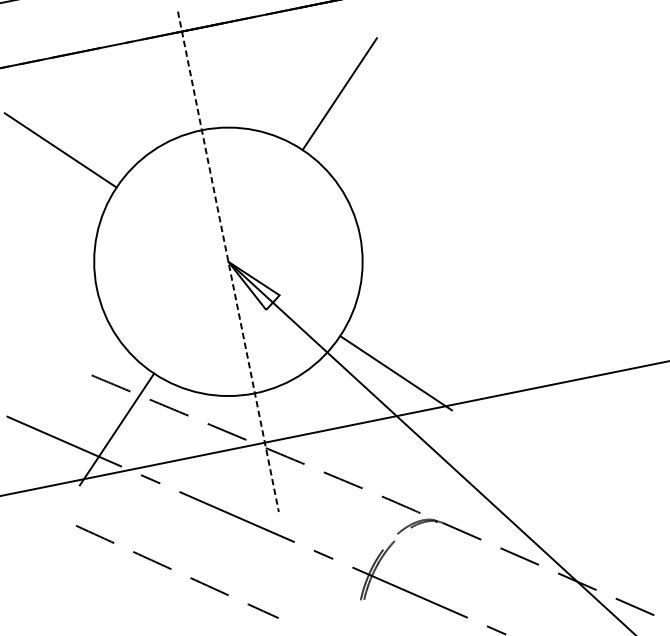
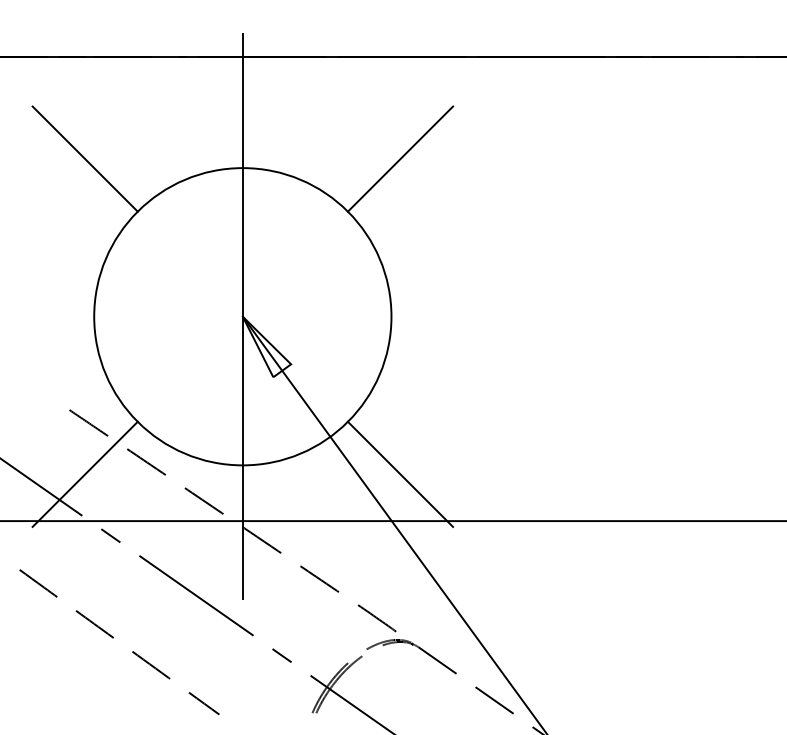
line: (228, 261) -> (242, 316), dashed -> solid

